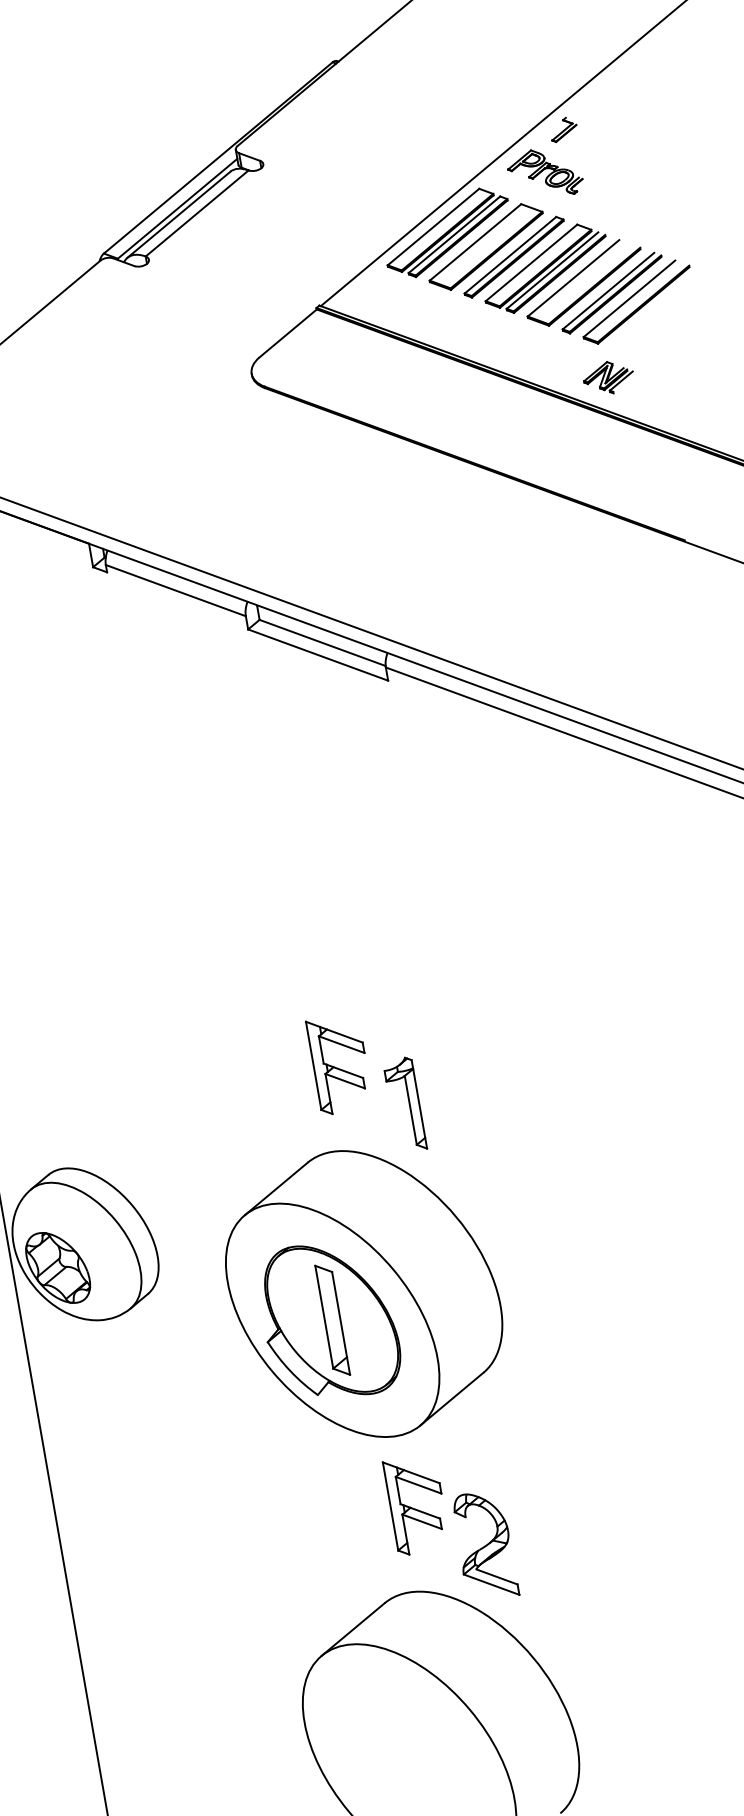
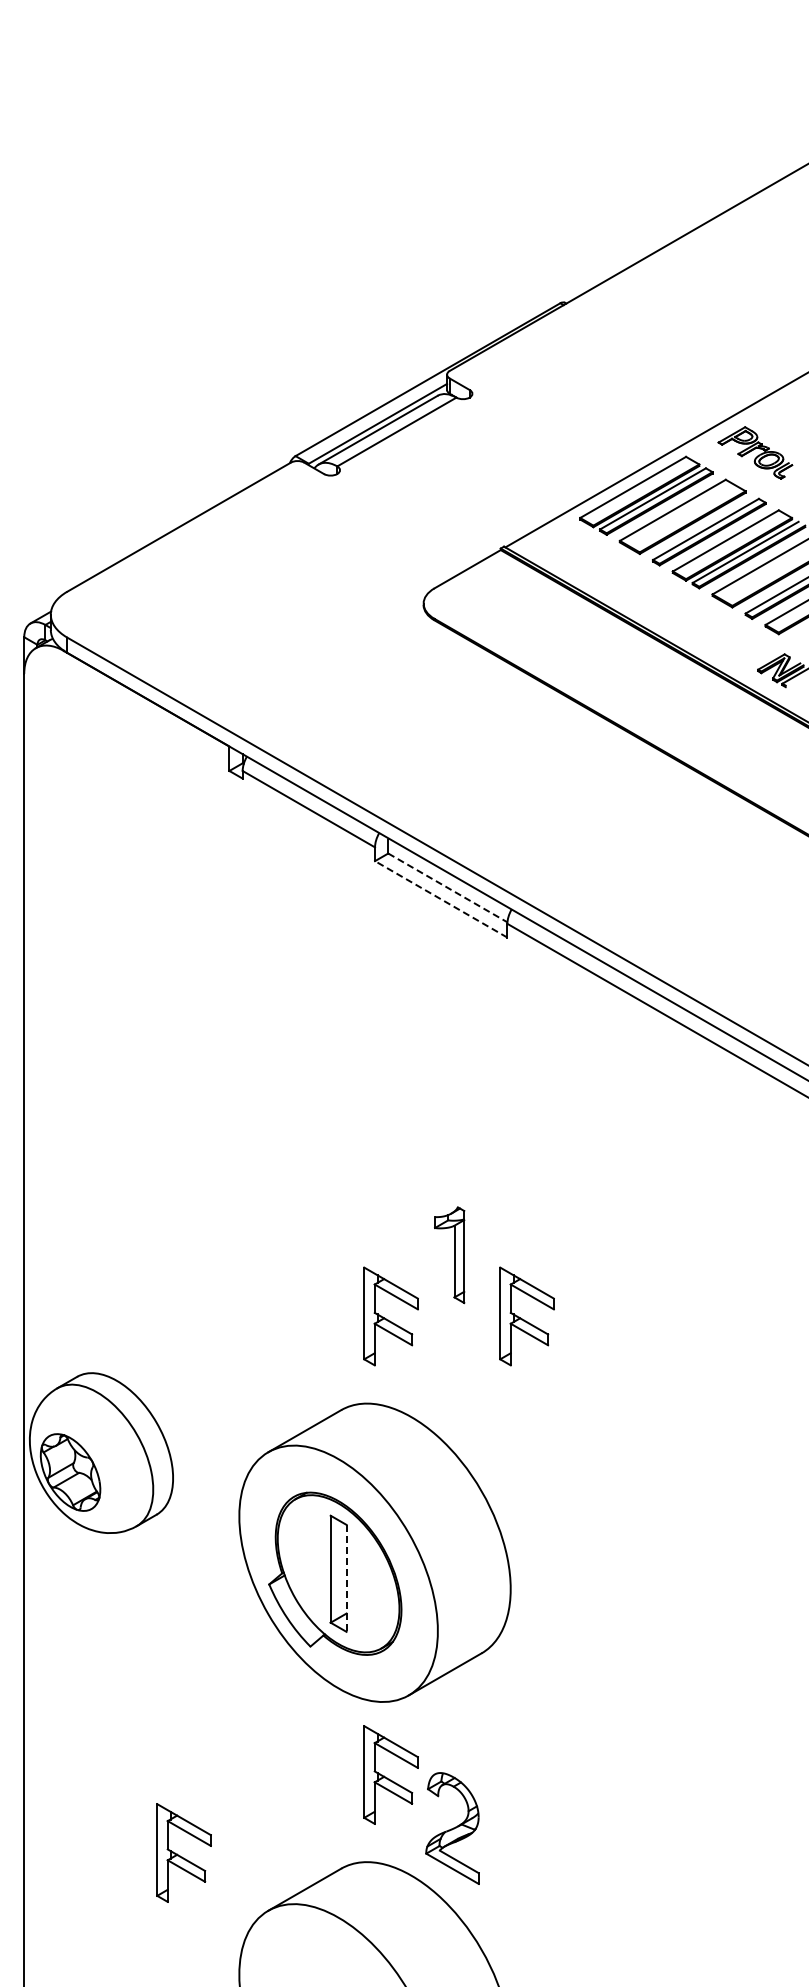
part: (563, 129) -> (781, 411), removed
line: (322, 642) -> (447, 887), solid -> dashed
line: (317, 655) -> (440, 899), solid -> dashed
part: (470, 1041) -> (526, 1316), added
part: (404, 1105) -> (449, 1255), moved
line: (341, 1323) -> (346, 1578), solid -> dashed
part: (230, 1614) -> (183, 1852), added

